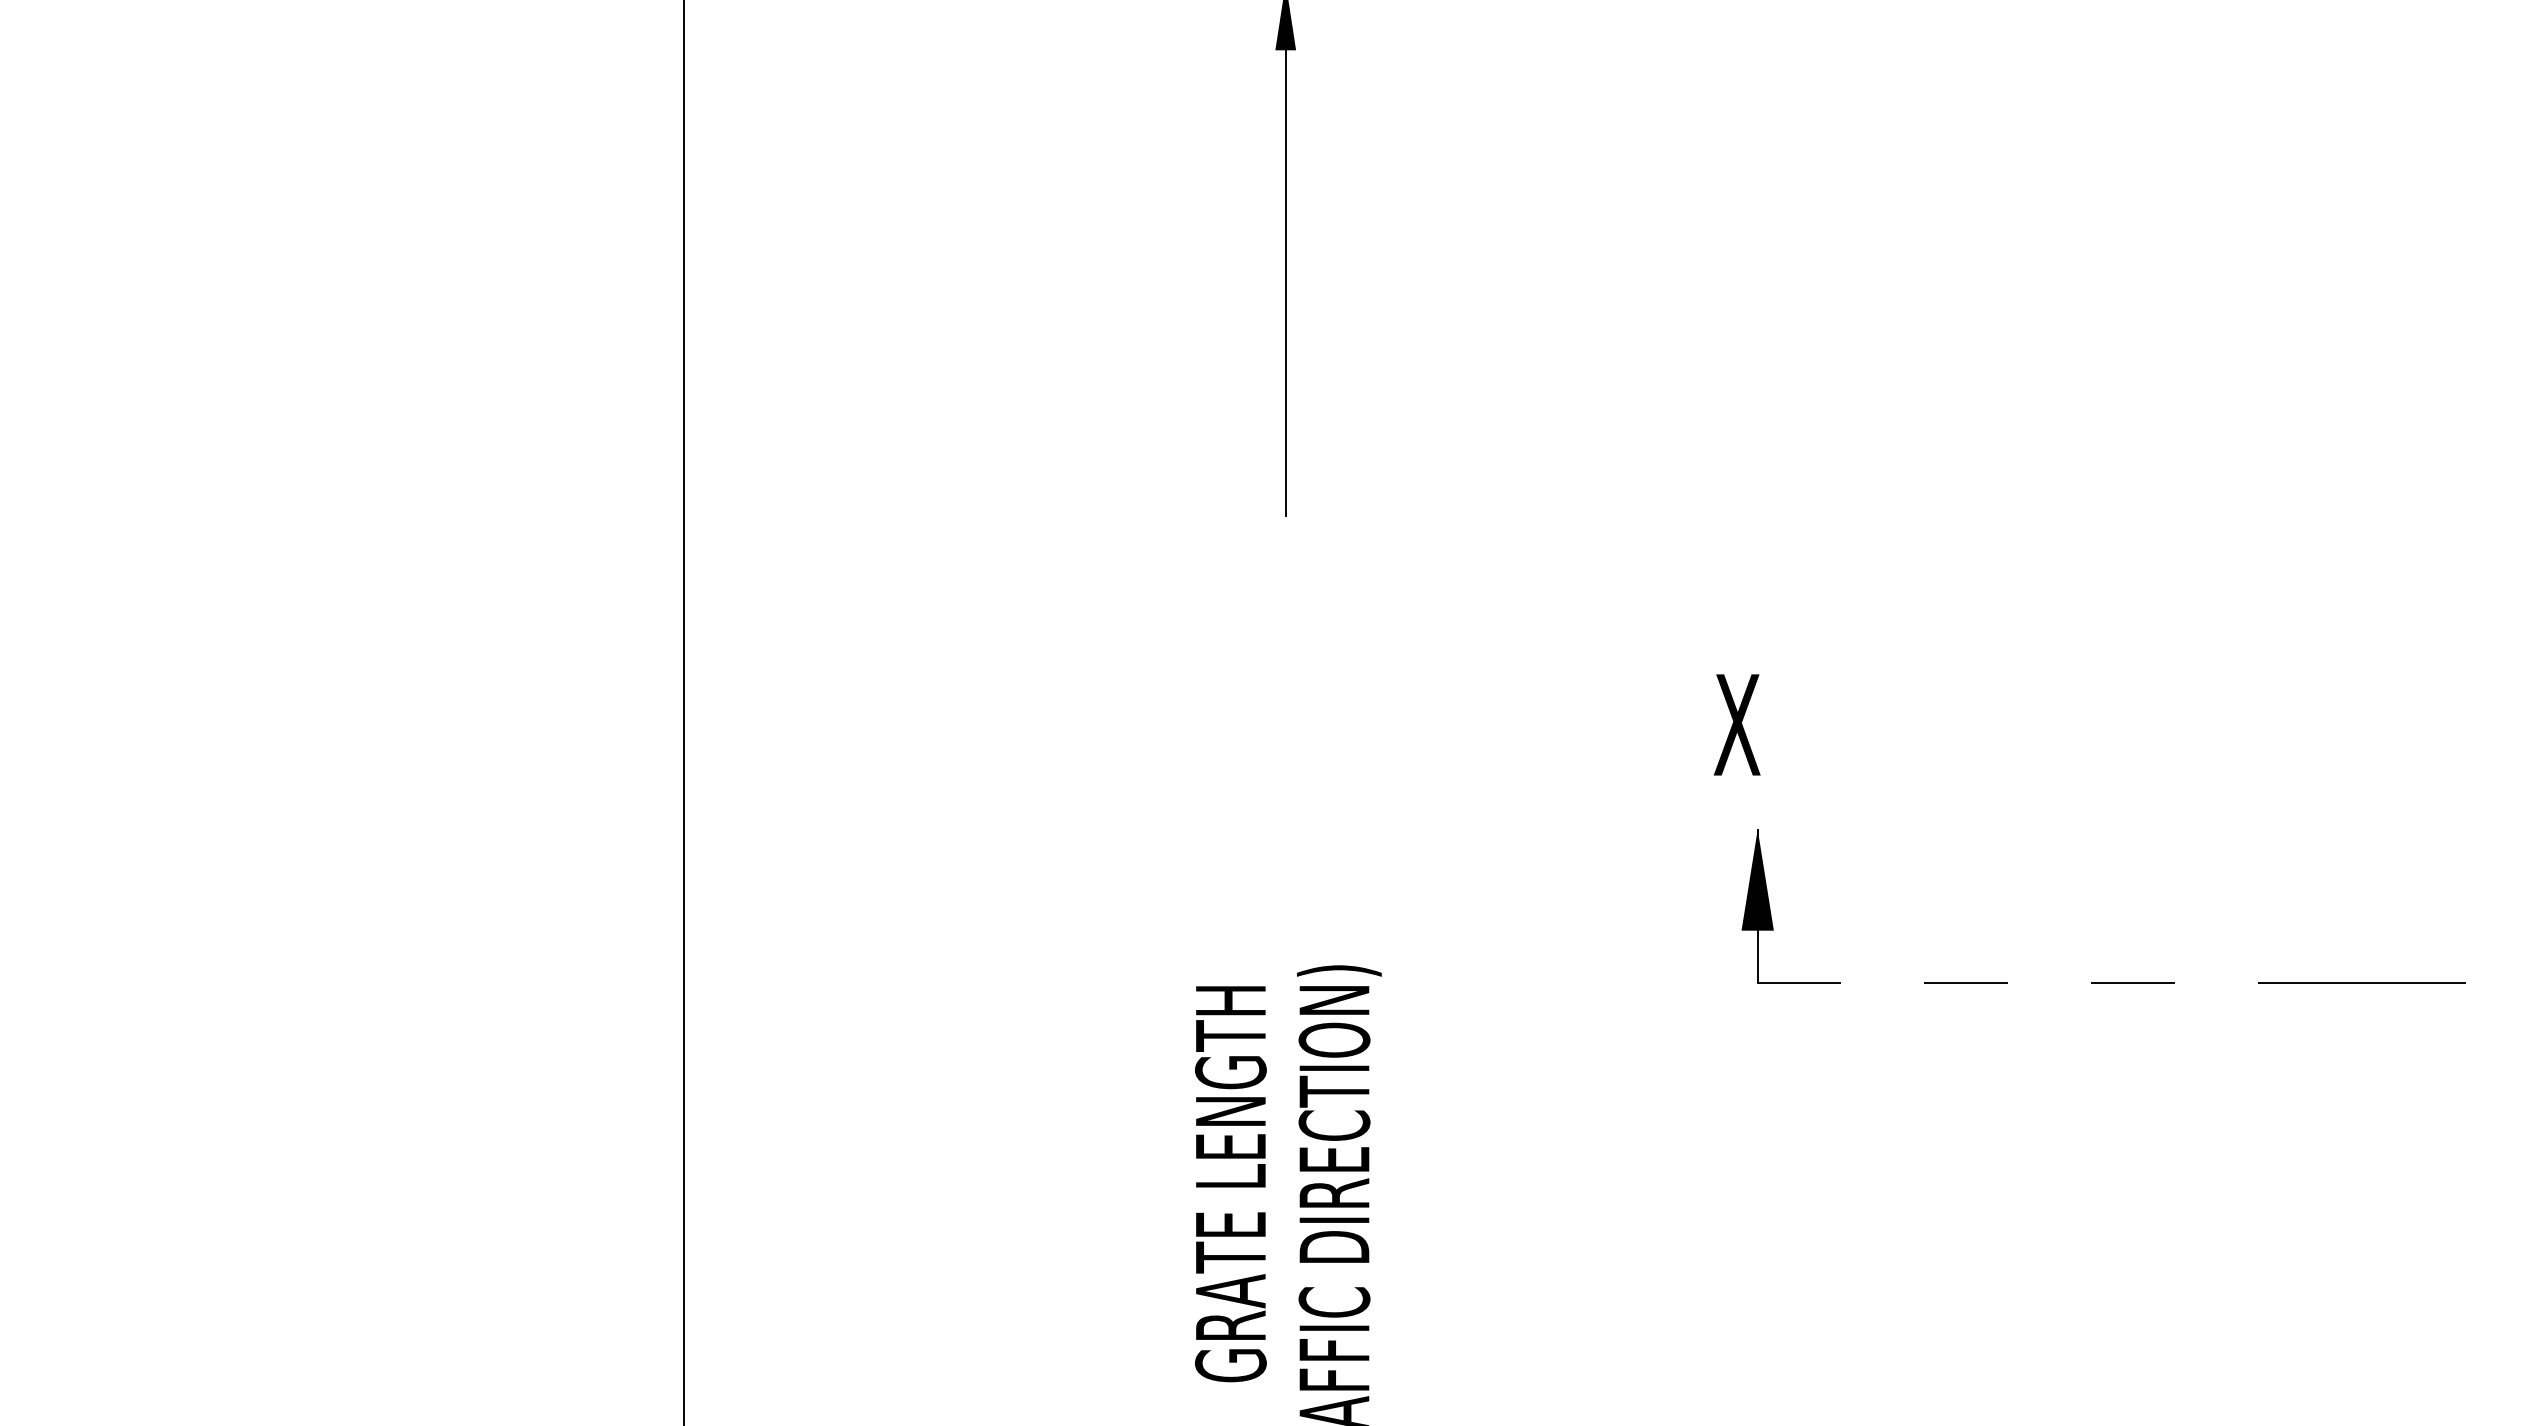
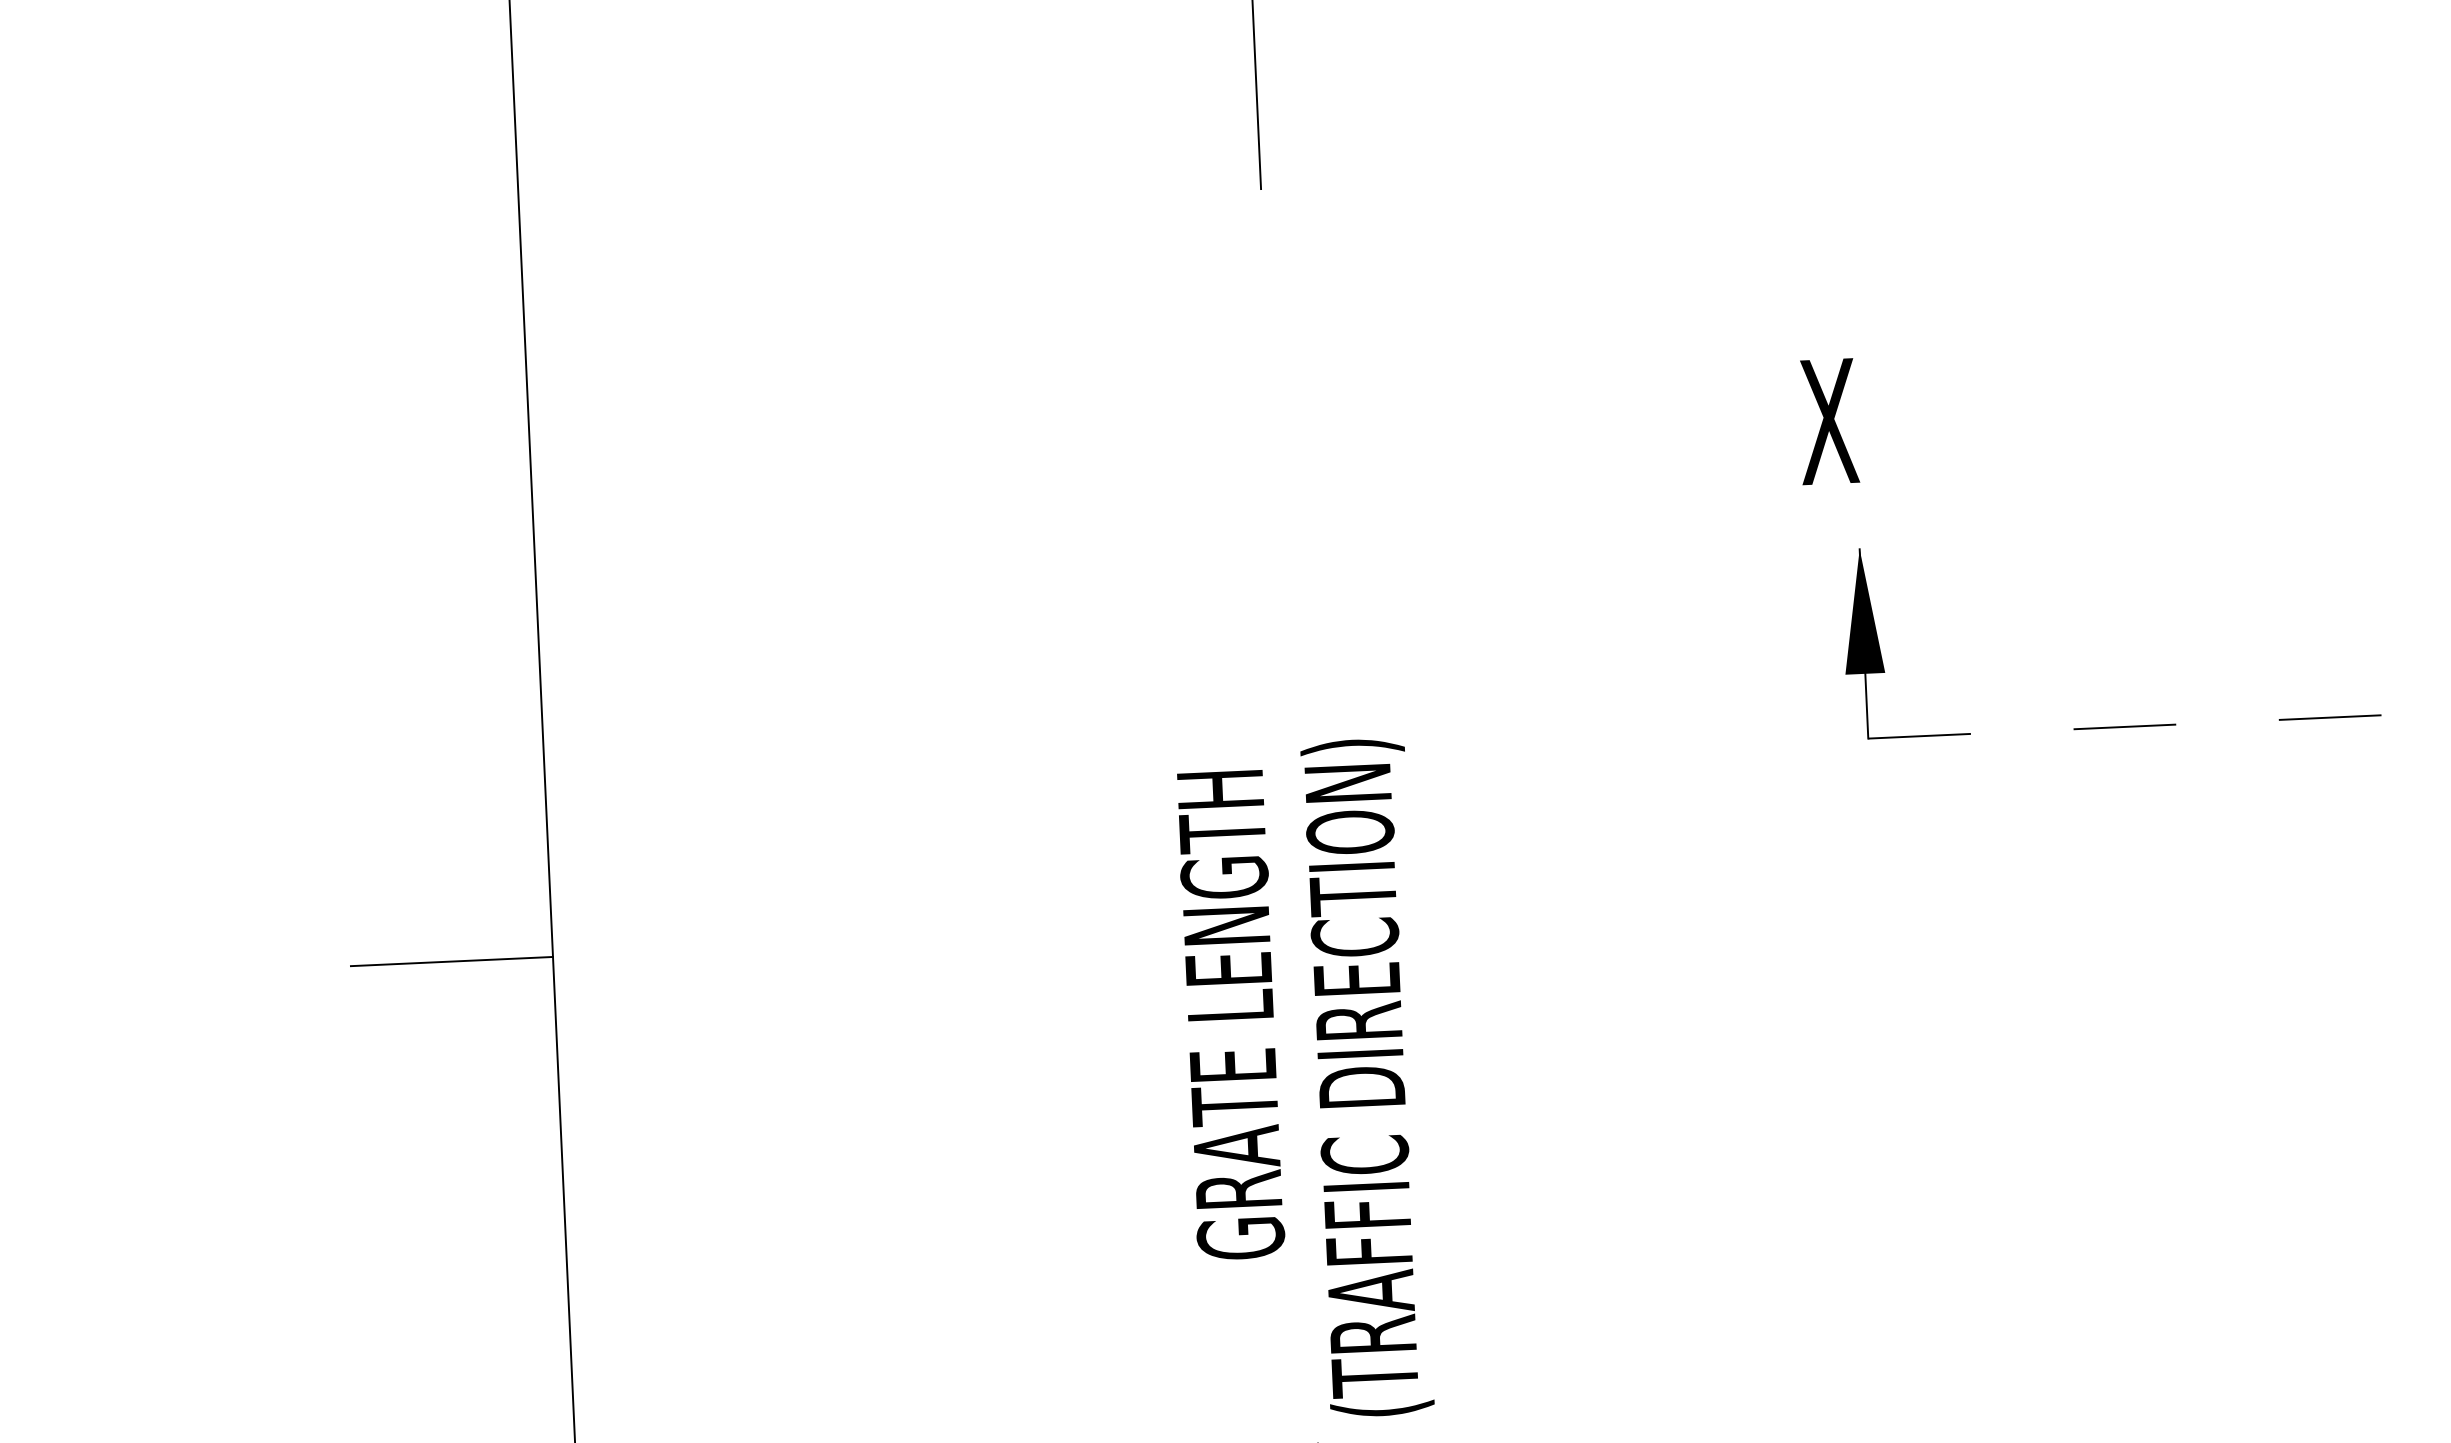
line: (601, 1111) -> (451, 961), added

